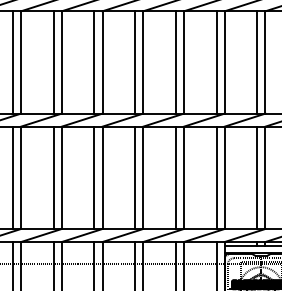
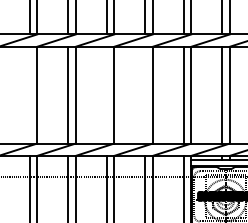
line: (53, 177) -> (29, 94), removed
line: (135, 177) -> (106, 94), removed
line: (175, 177) -> (144, 94), removed

